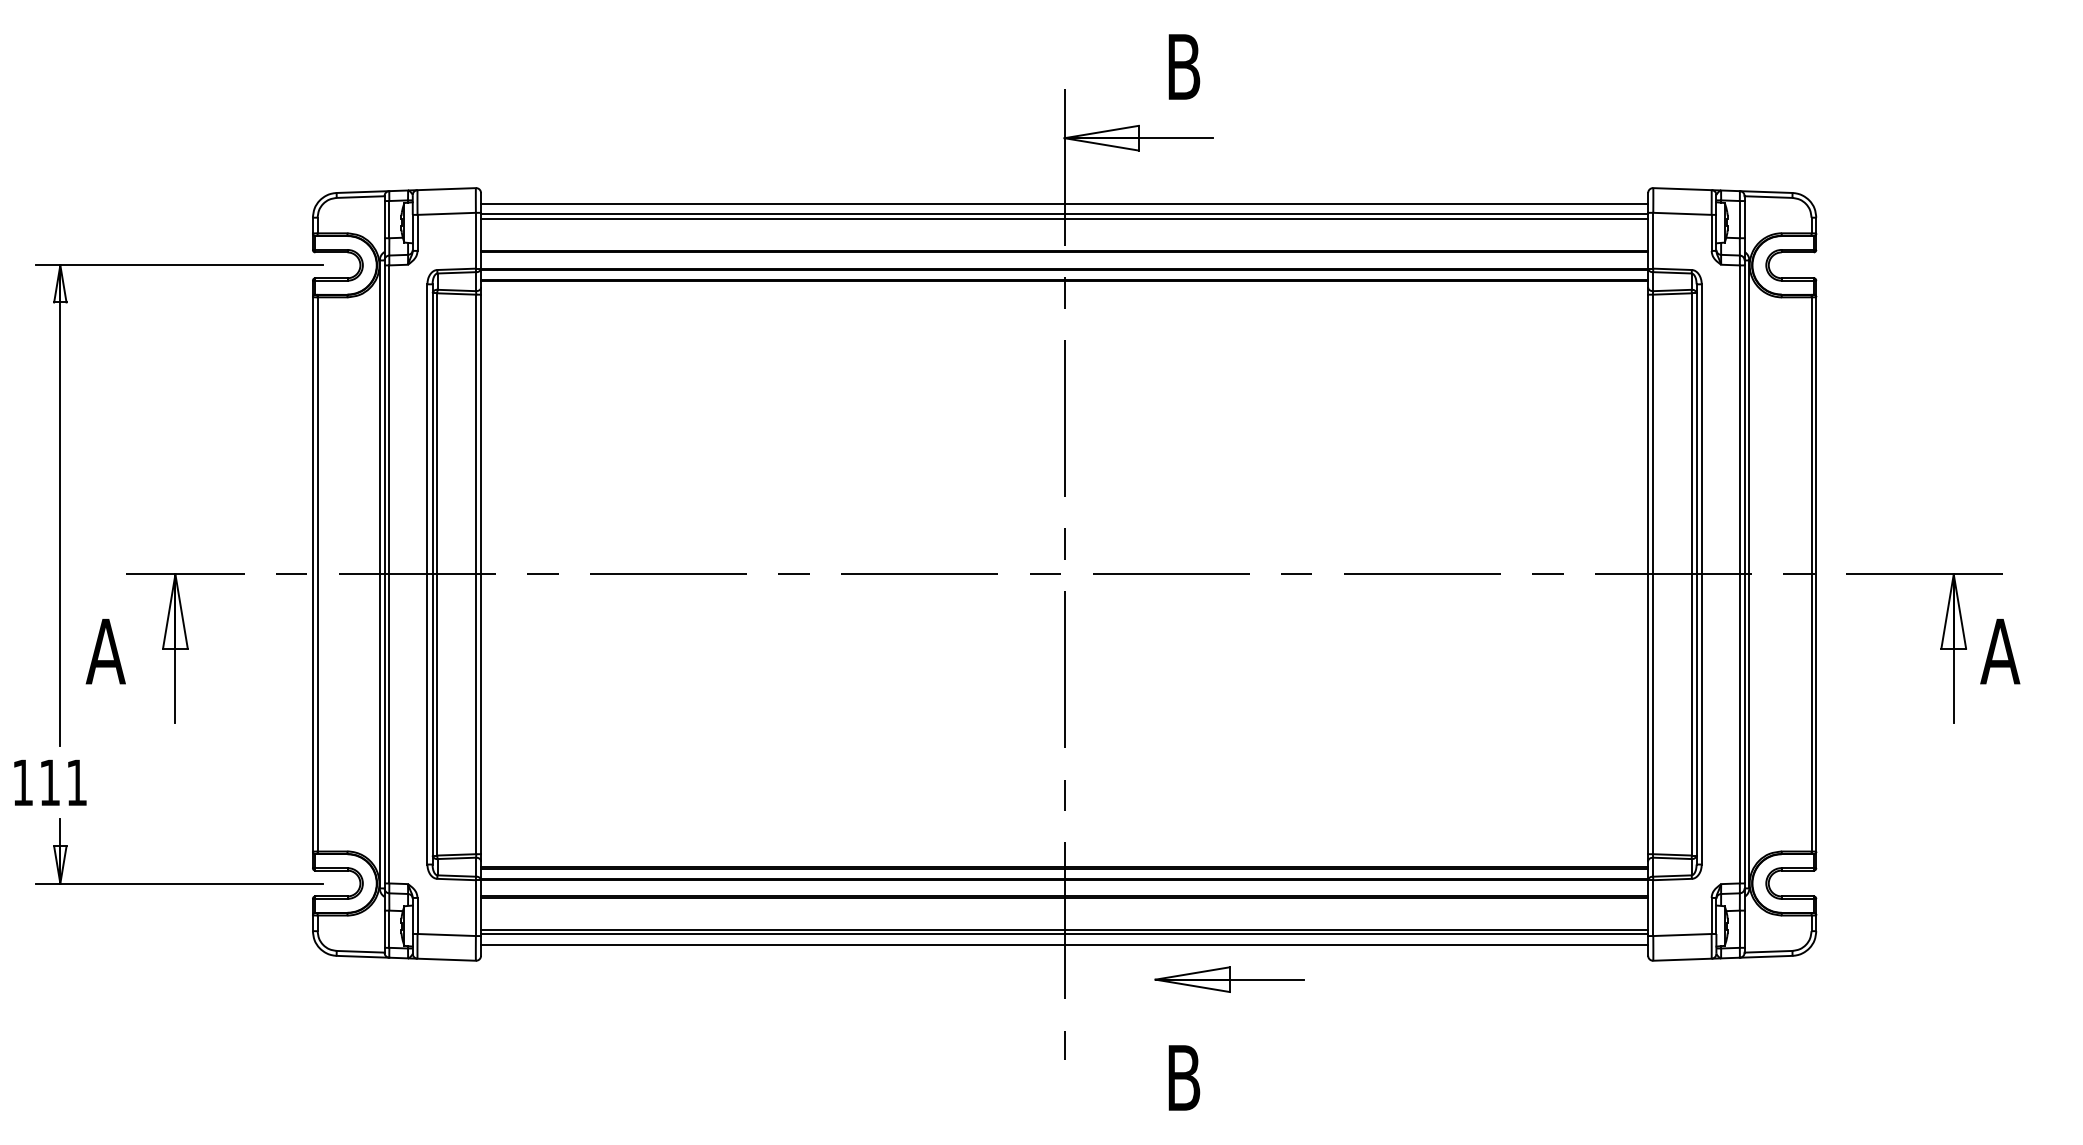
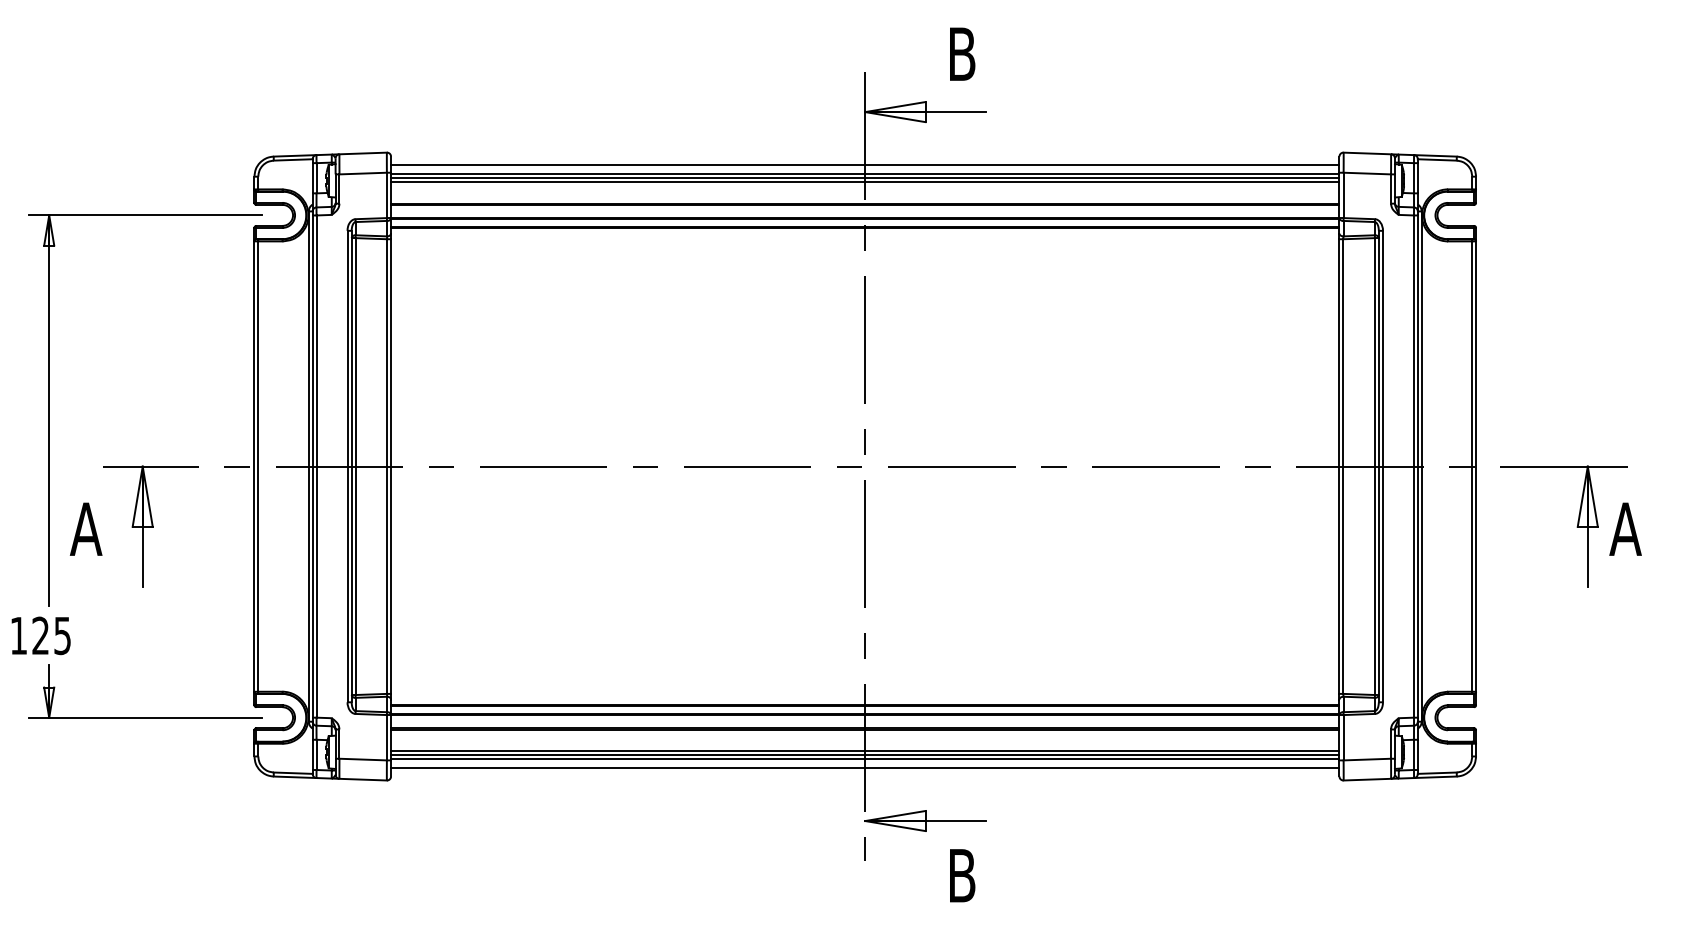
line: (1064, 223) -> (865, 181), added
text: (62, 782) -> (50, 635), 111 -> 125
line: (1064, 925) -> (865, 751), added
part: (1229, 979) -> (925, 820), moved

